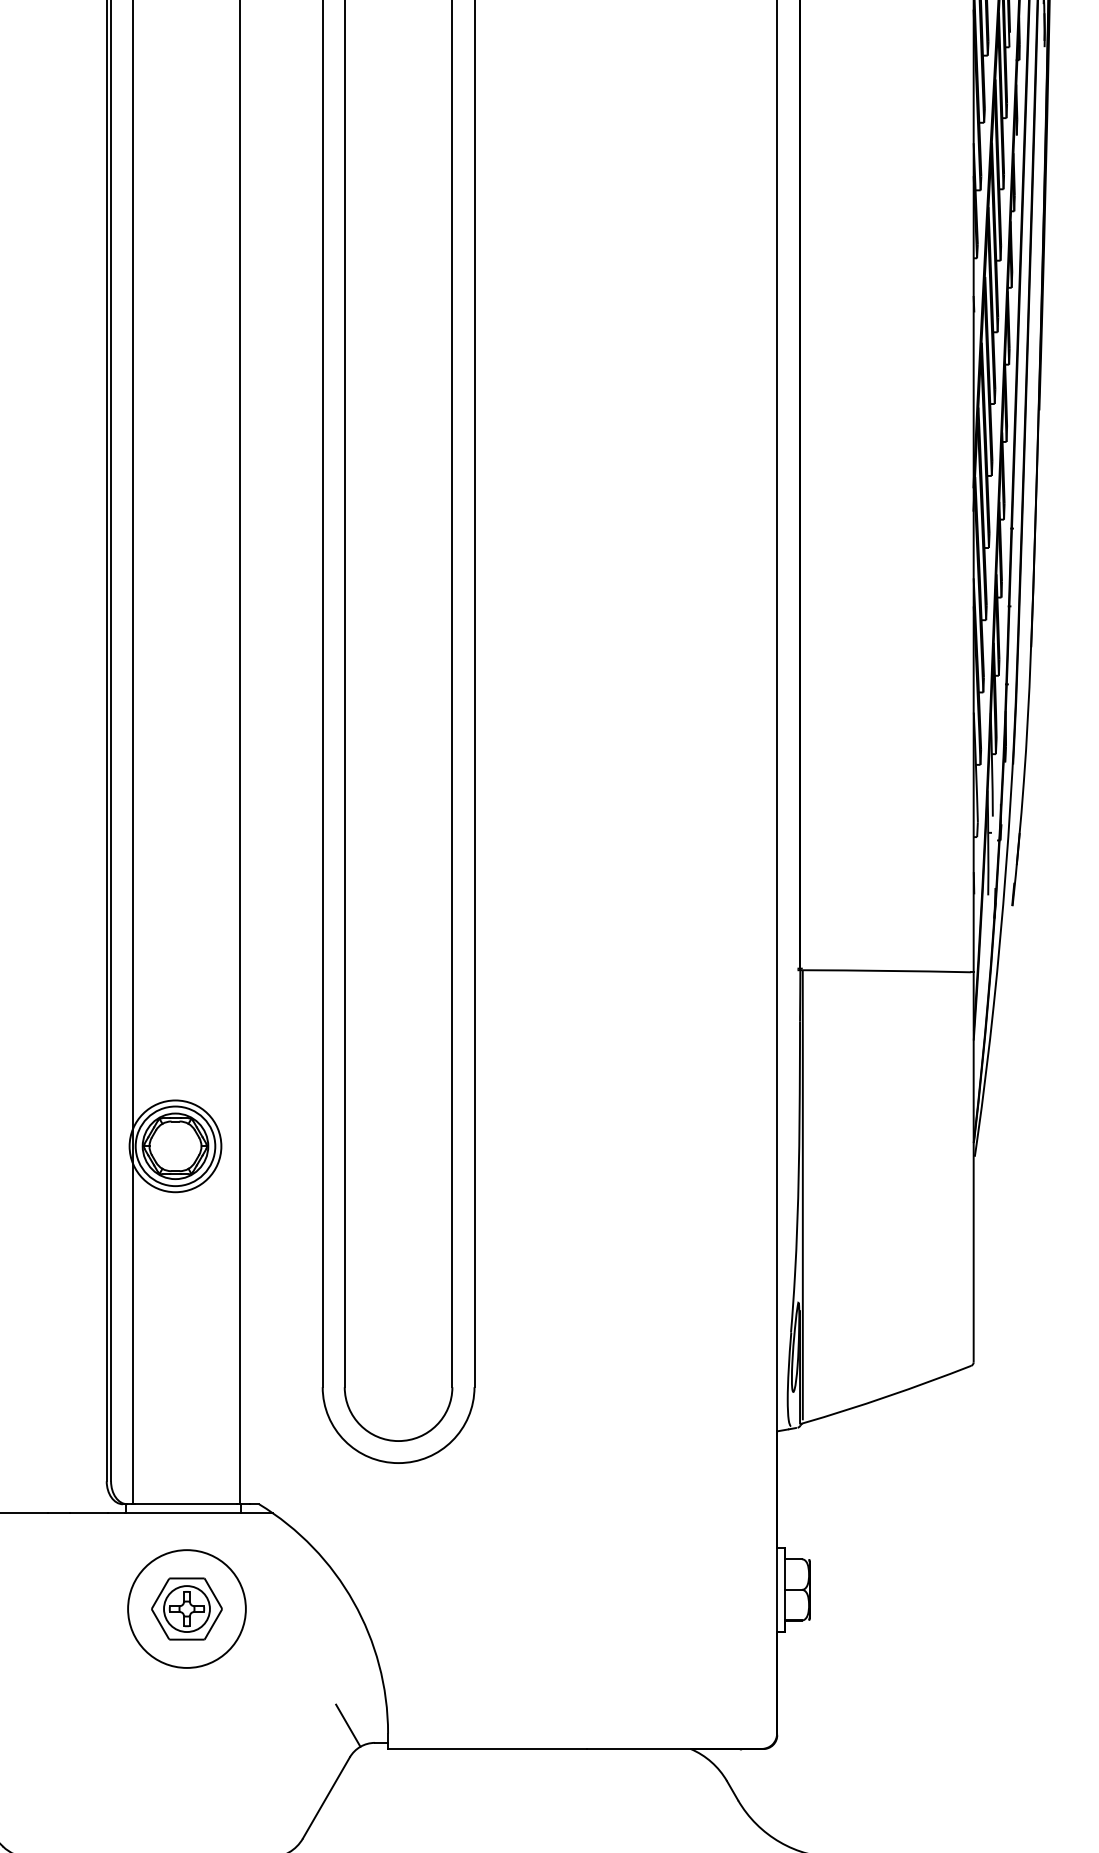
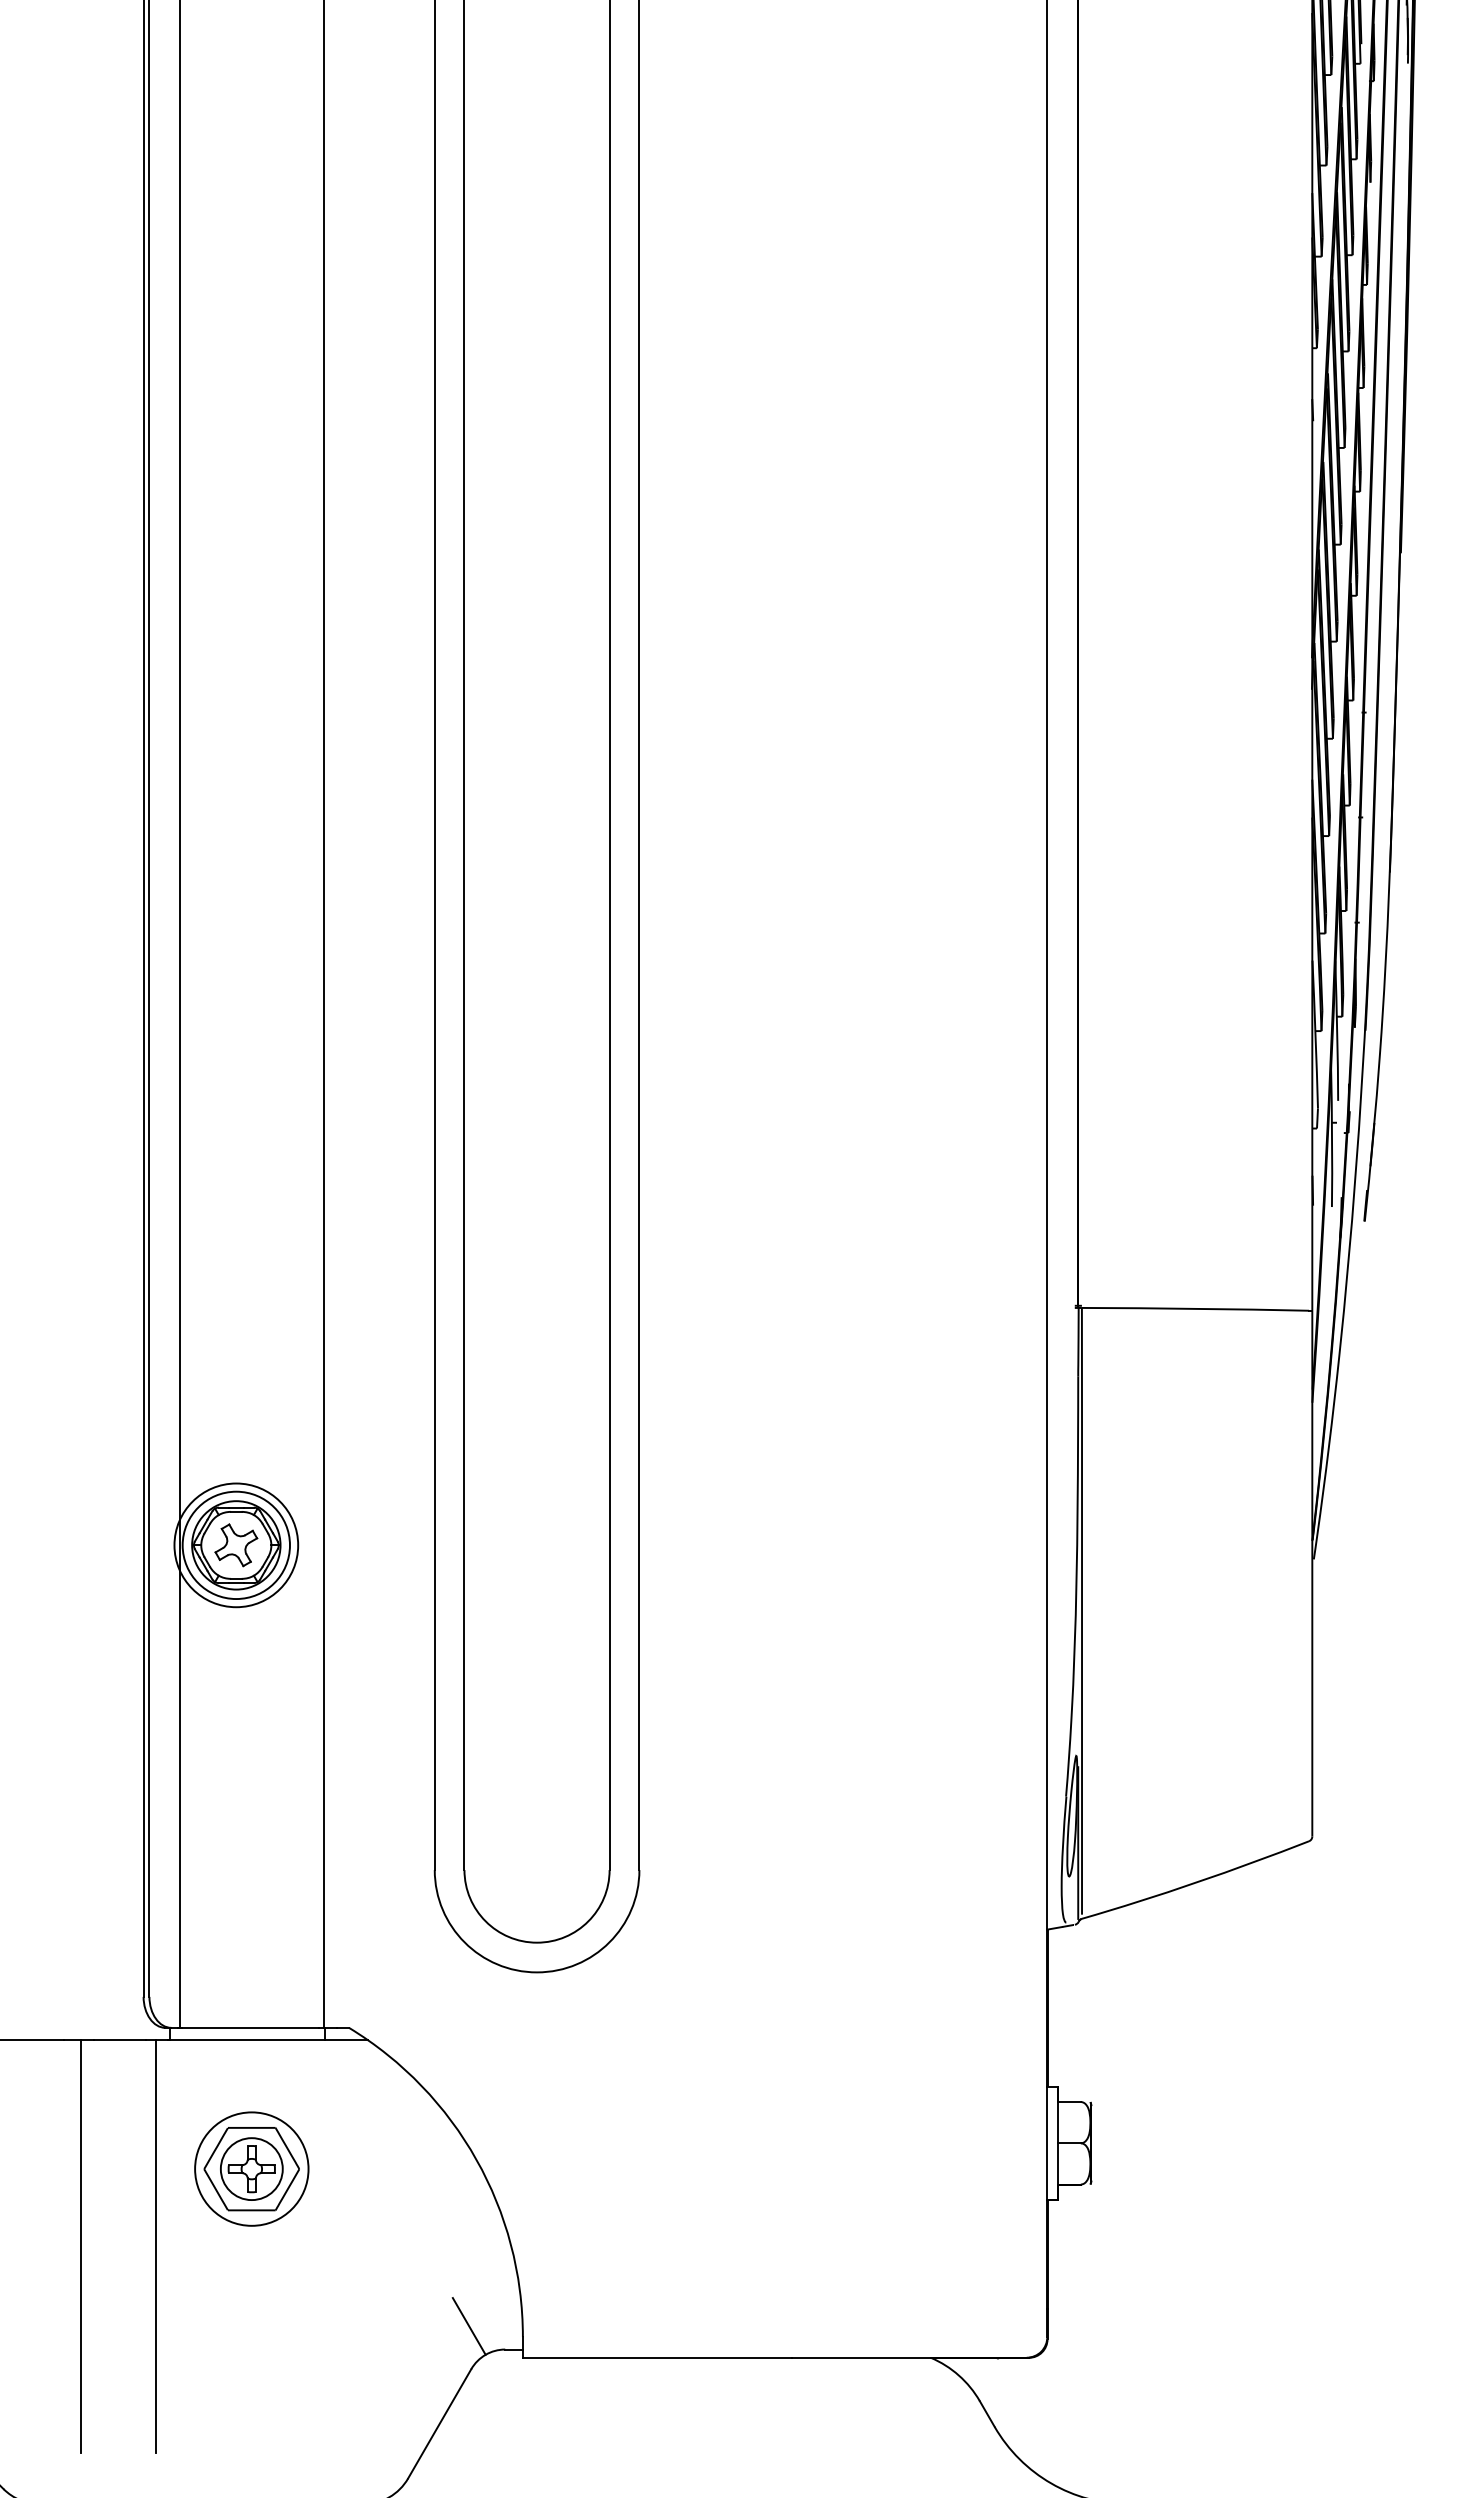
part: (175, 1146) -> (236, 1545), added
circle: (186, 1608) -> (251, 2168), size x0.71
line: (59, 1666) -> (80, 2246), added
line: (115, 1666) -> (155, 2246), added

